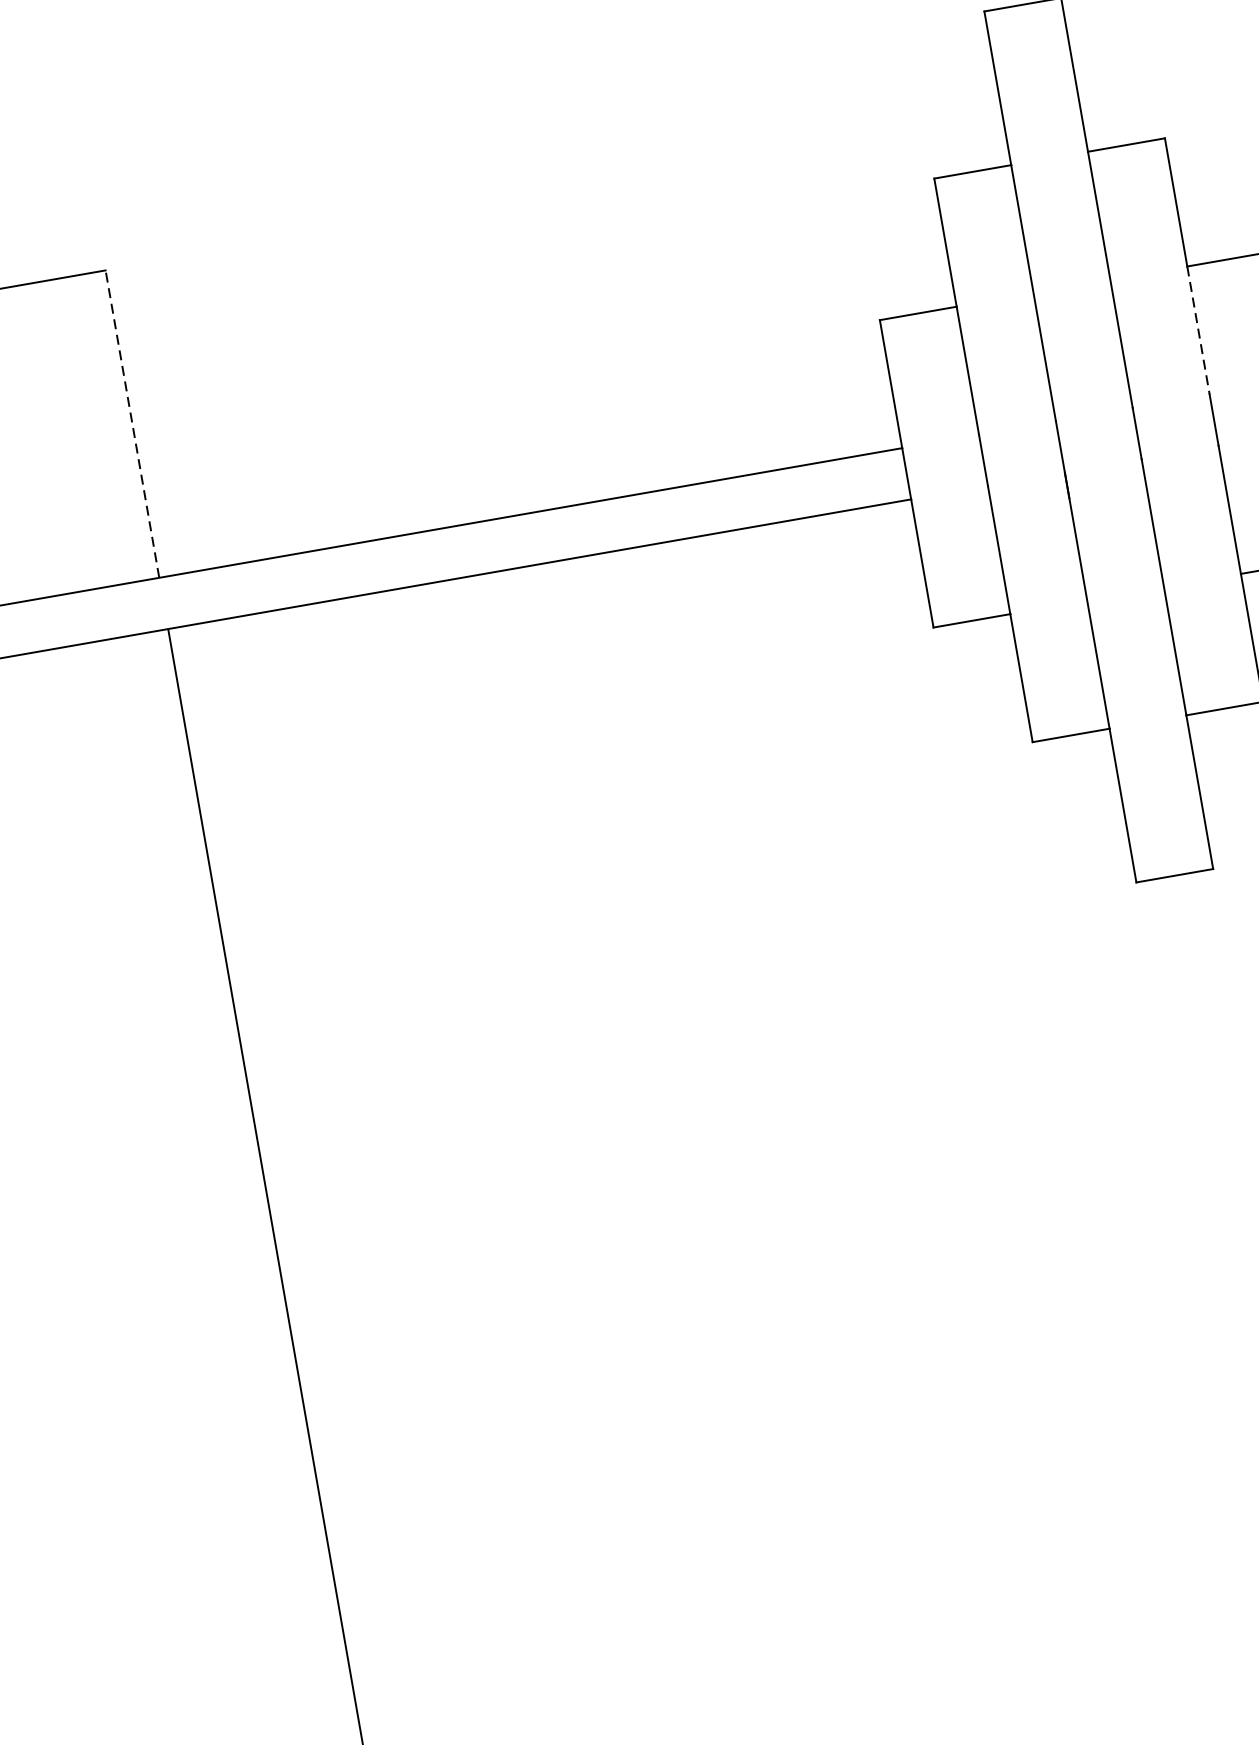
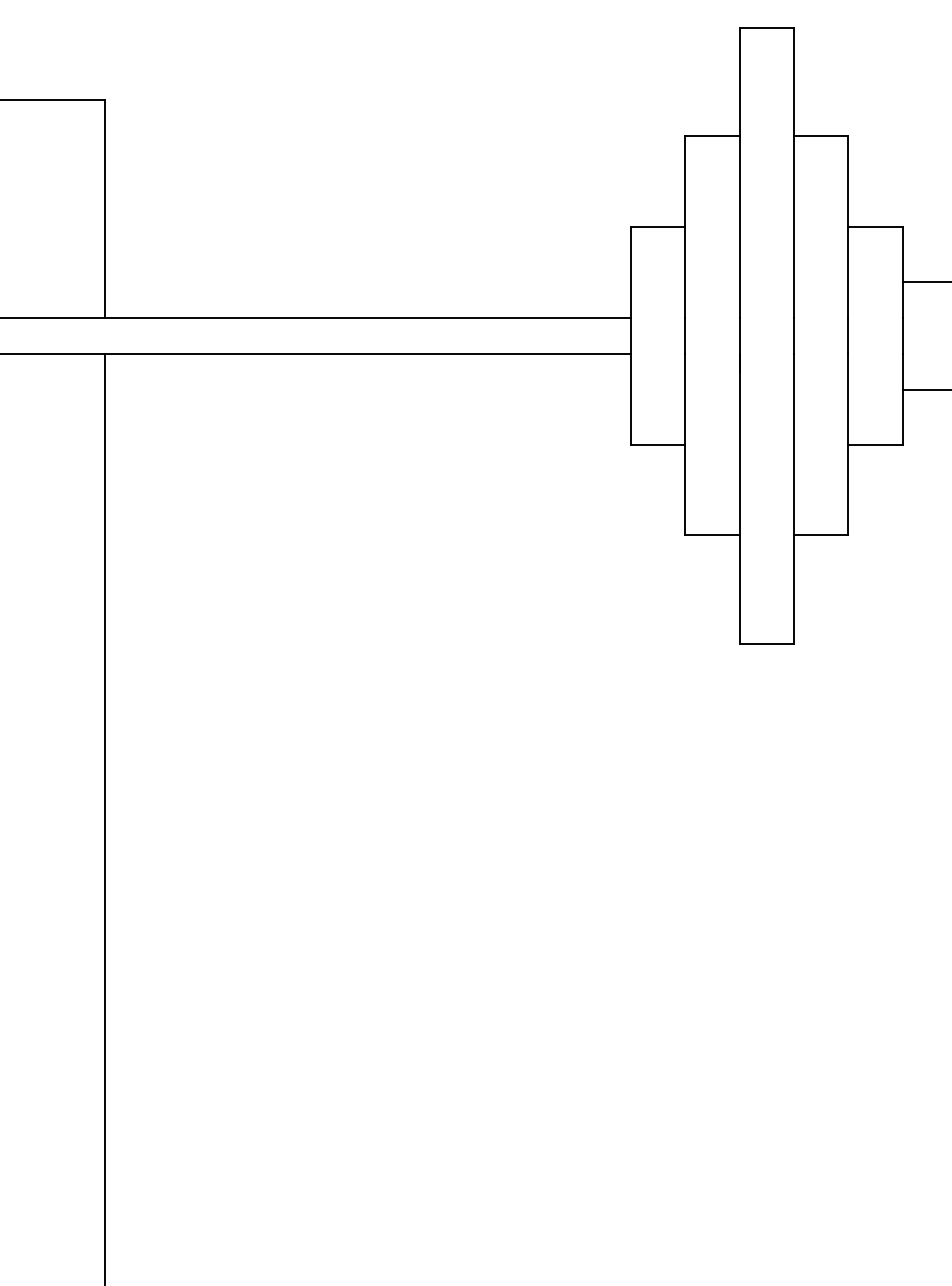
line: (1198, 330) -> (848, 272), dashed -> solid
line: (131, 424) -> (104, 209), dashed -> solid

